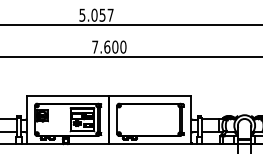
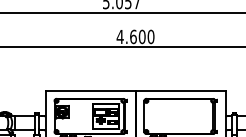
text: (94, 46) -> (119, 36), 7.600 -> 4.600

